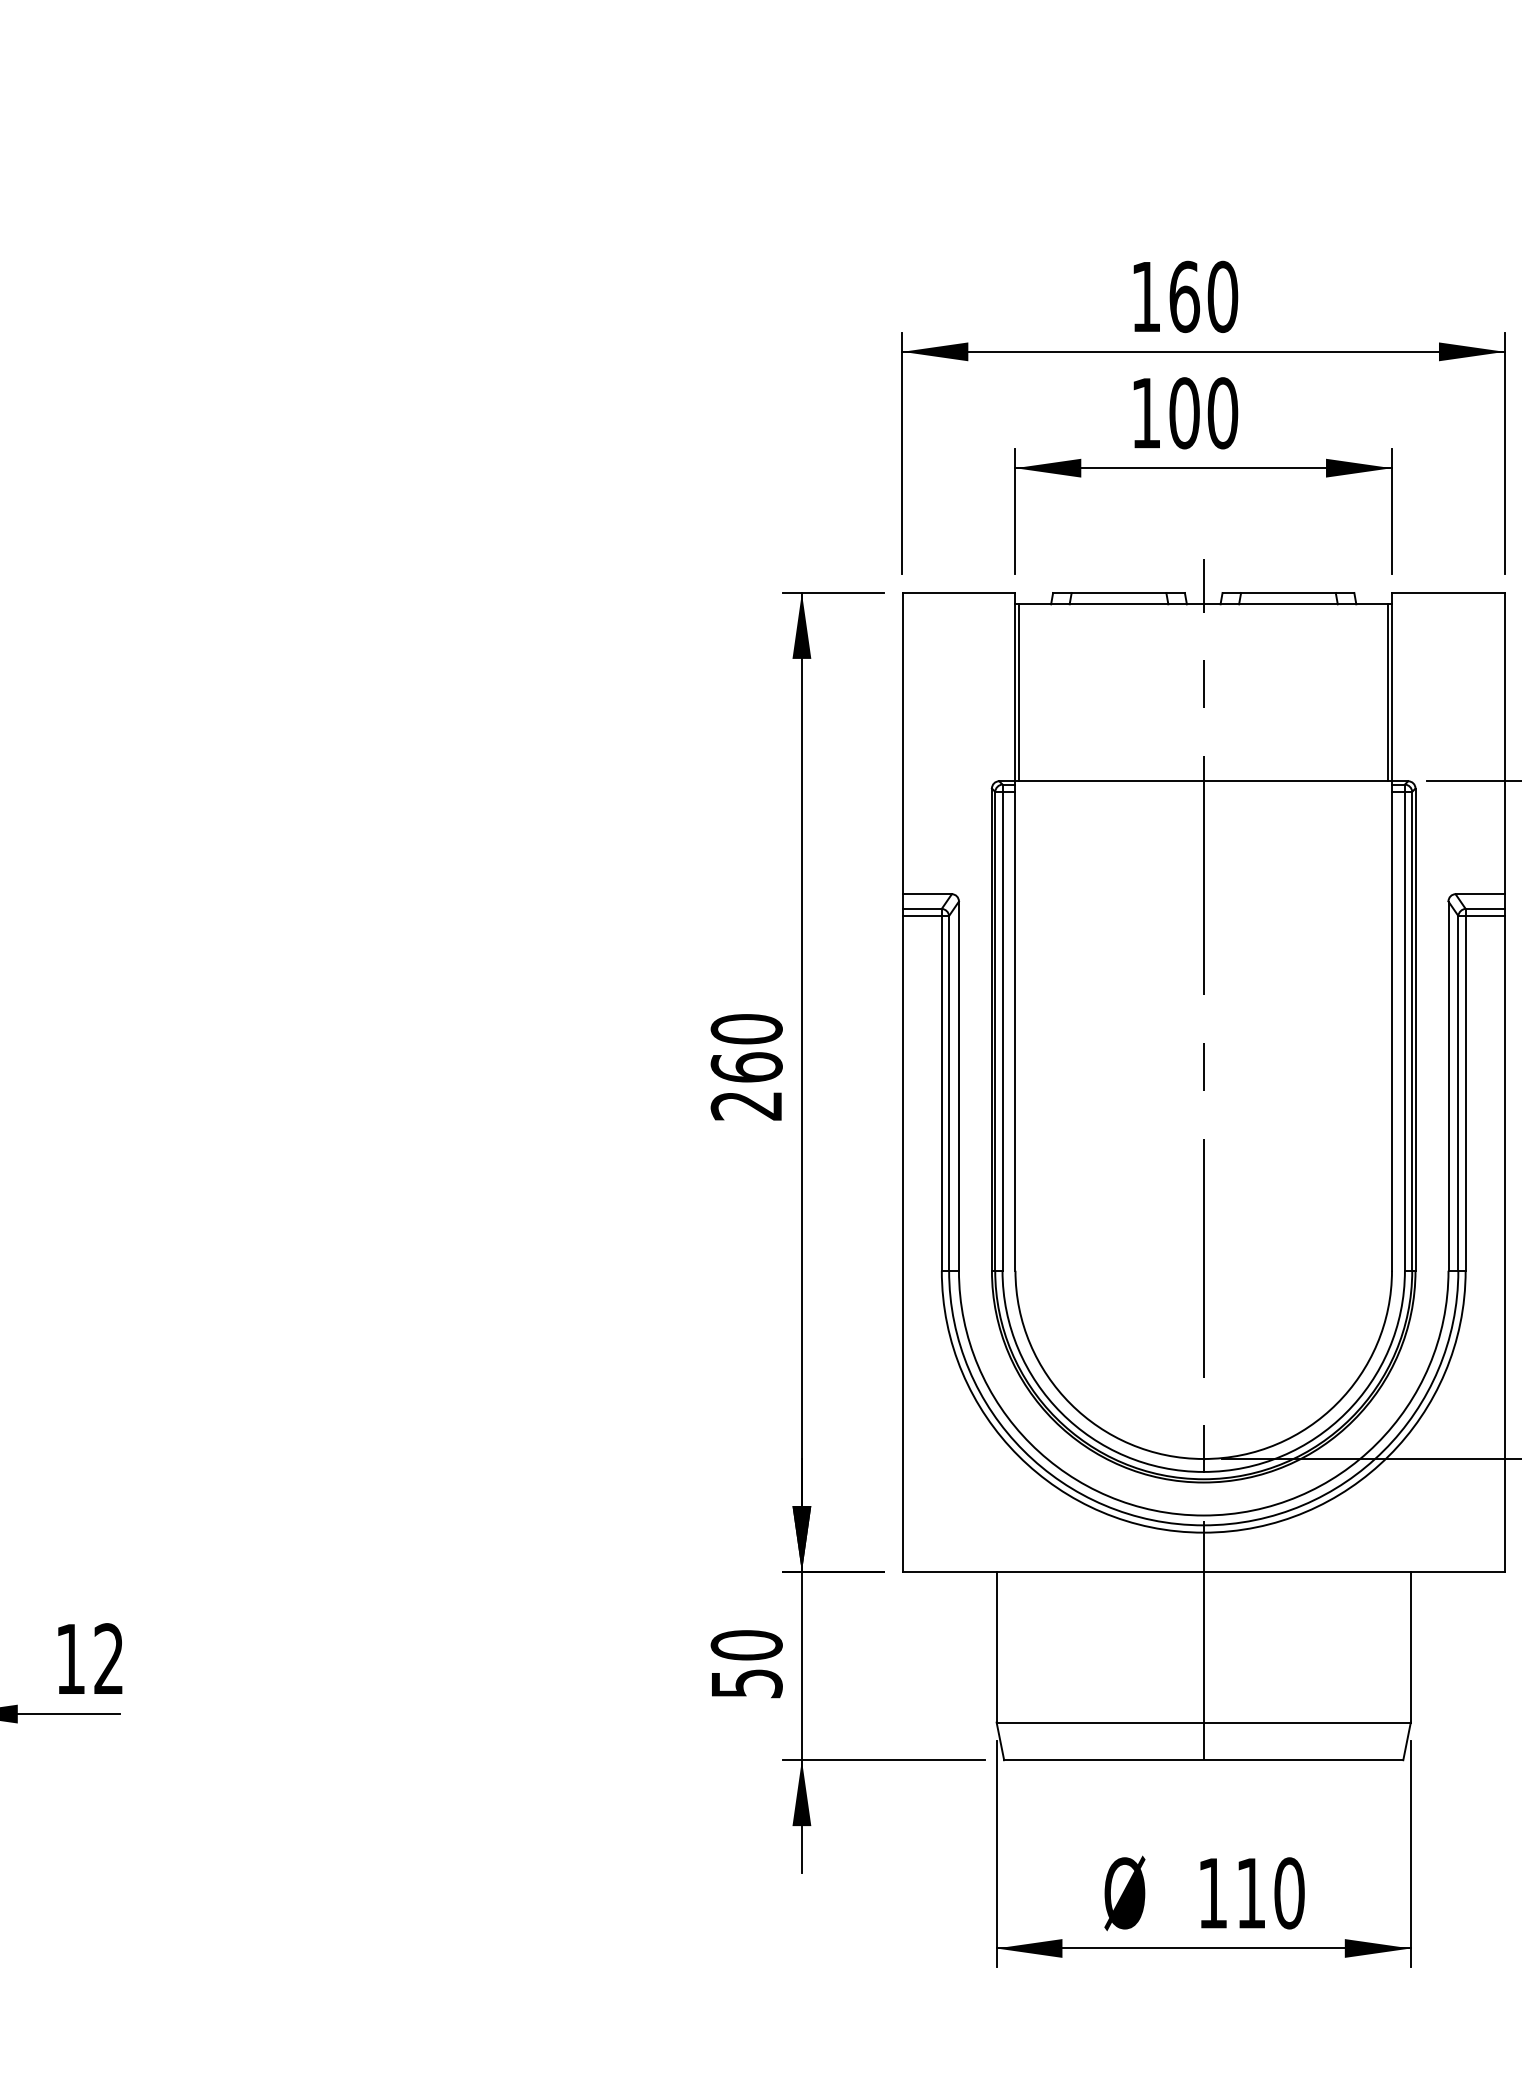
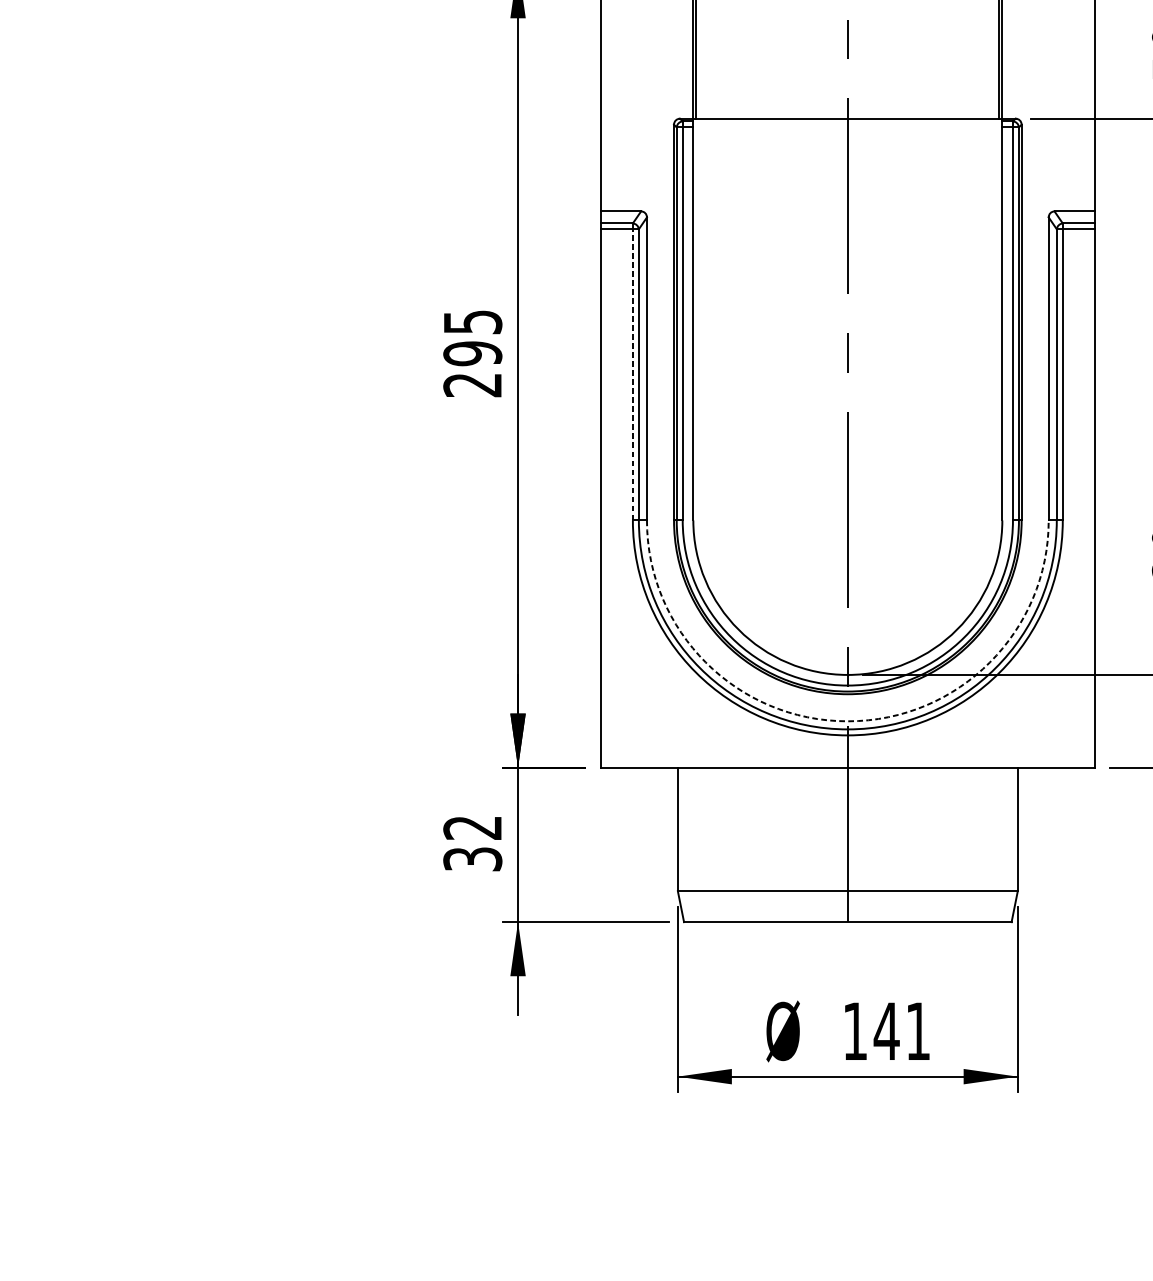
text: (746, 1048) -> (472, 338), 260 -> 295
line: (941, 1092) -> (632, 374), solid -> dashed
arc: (1203, 1515) -> (847, 721), solid -> dashed
text: (746, 1663) -> (472, 842), 50 -> 32
text: (1269, 1893) -> (901, 1031), 110 -> 141

